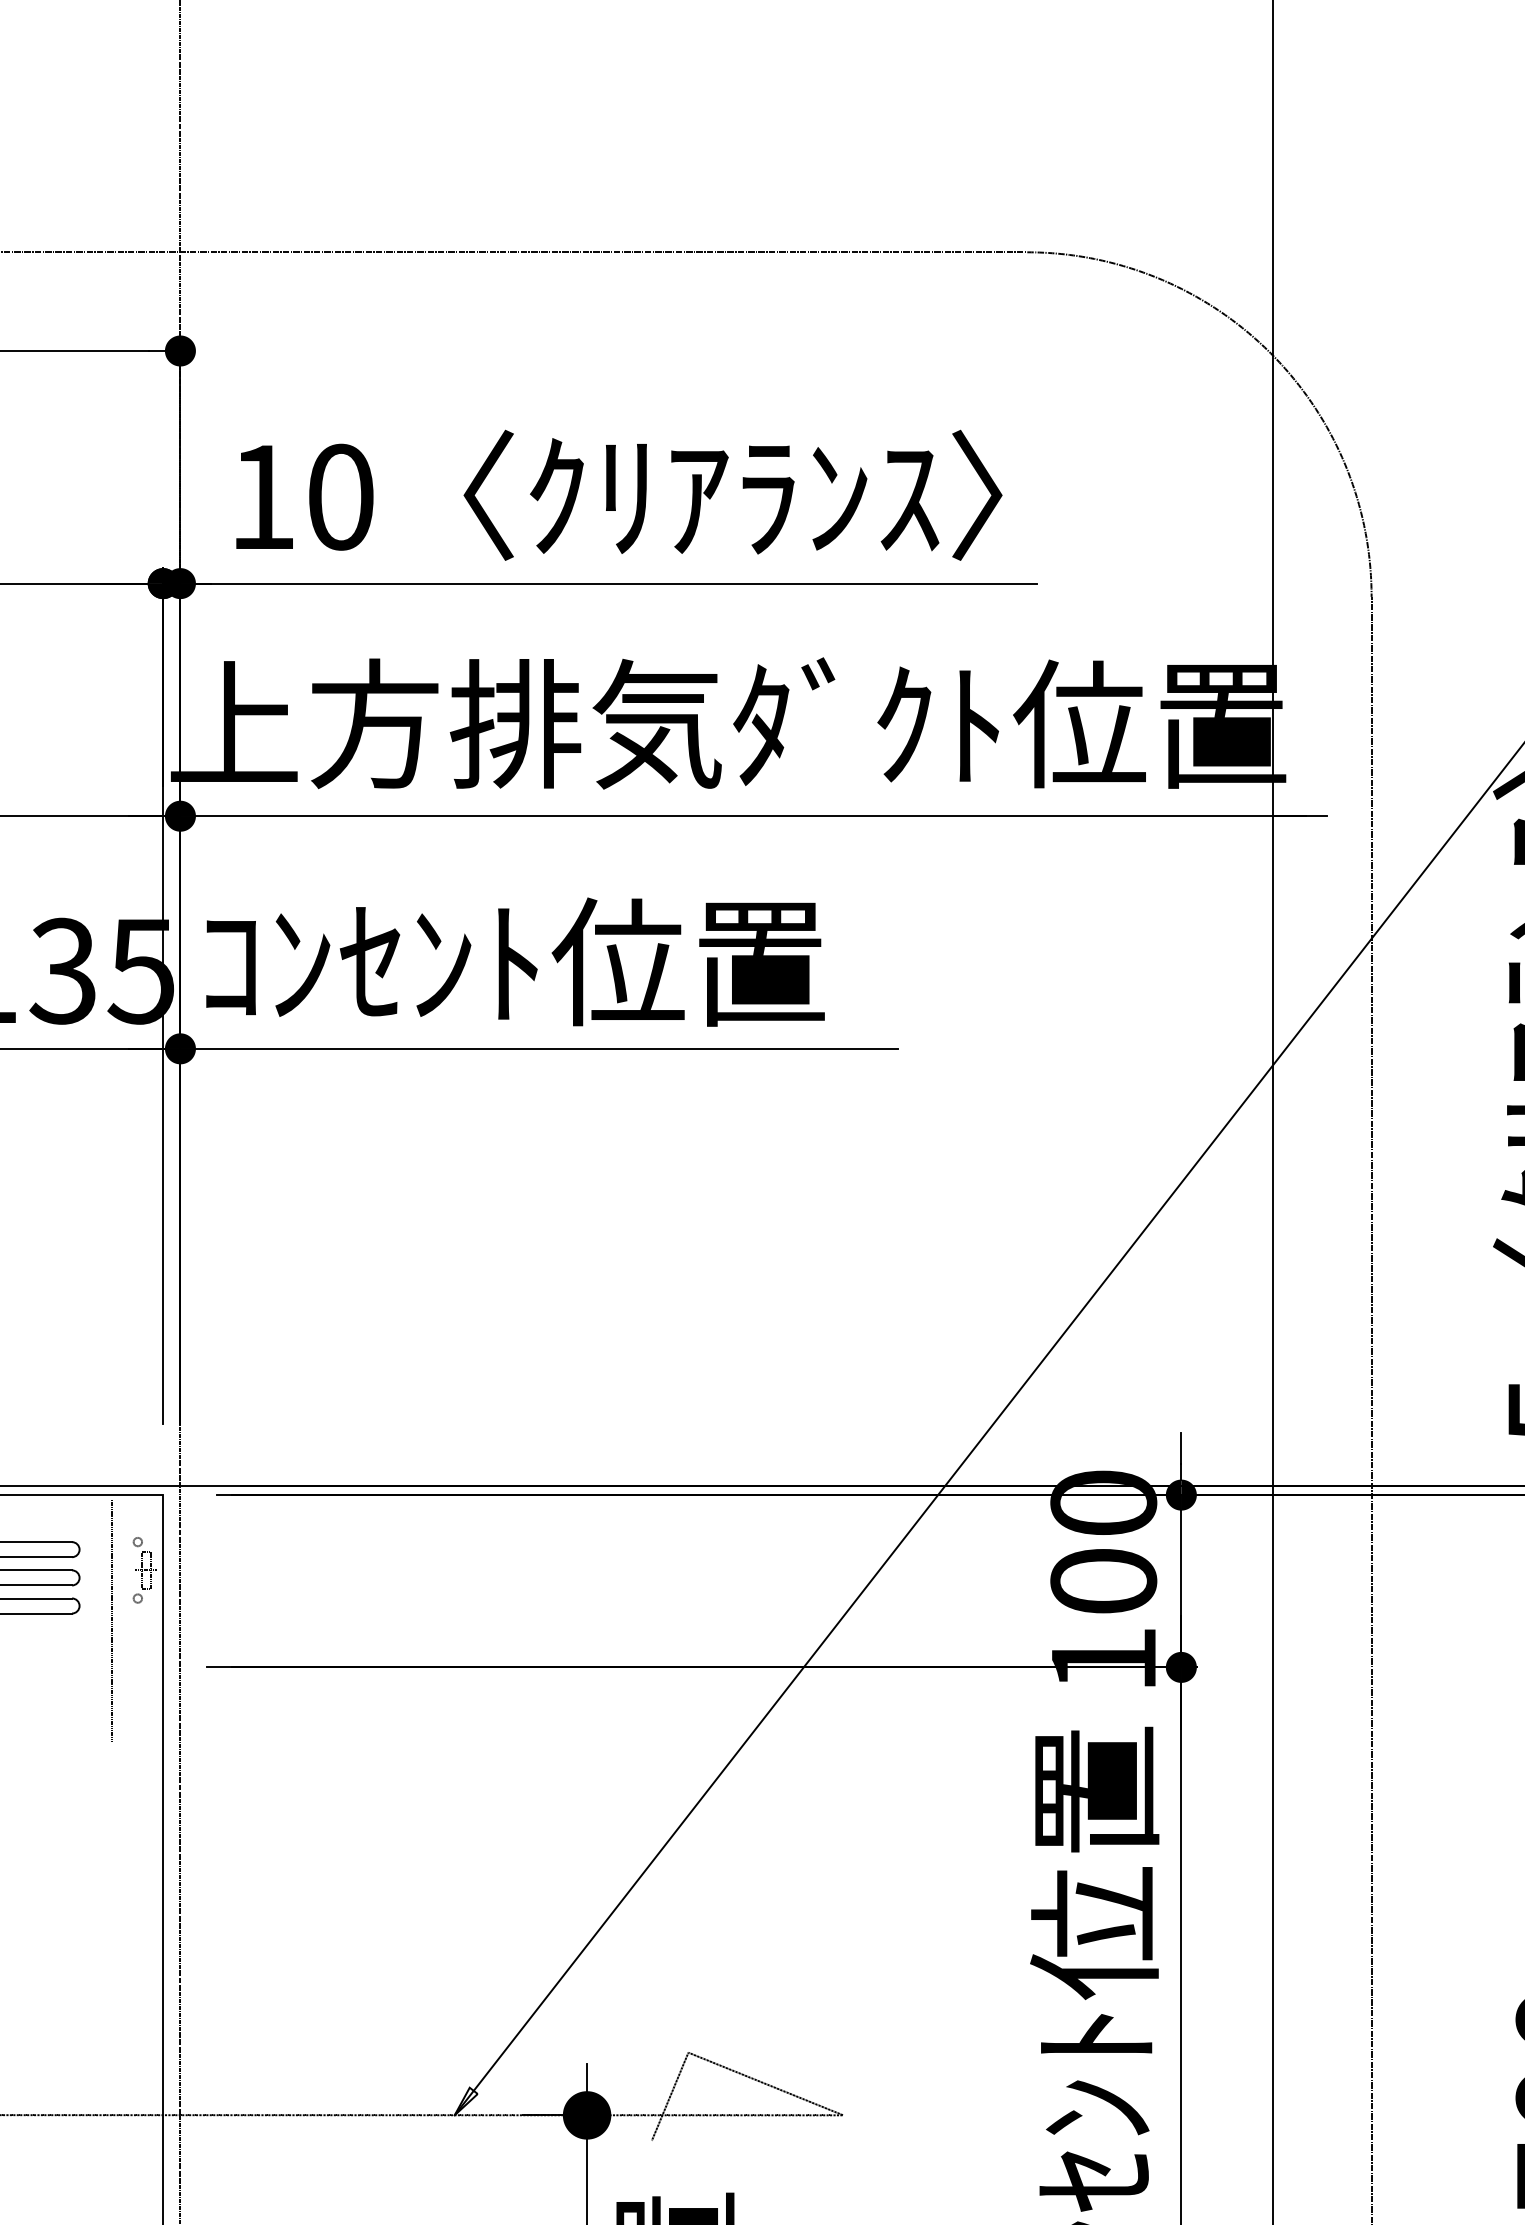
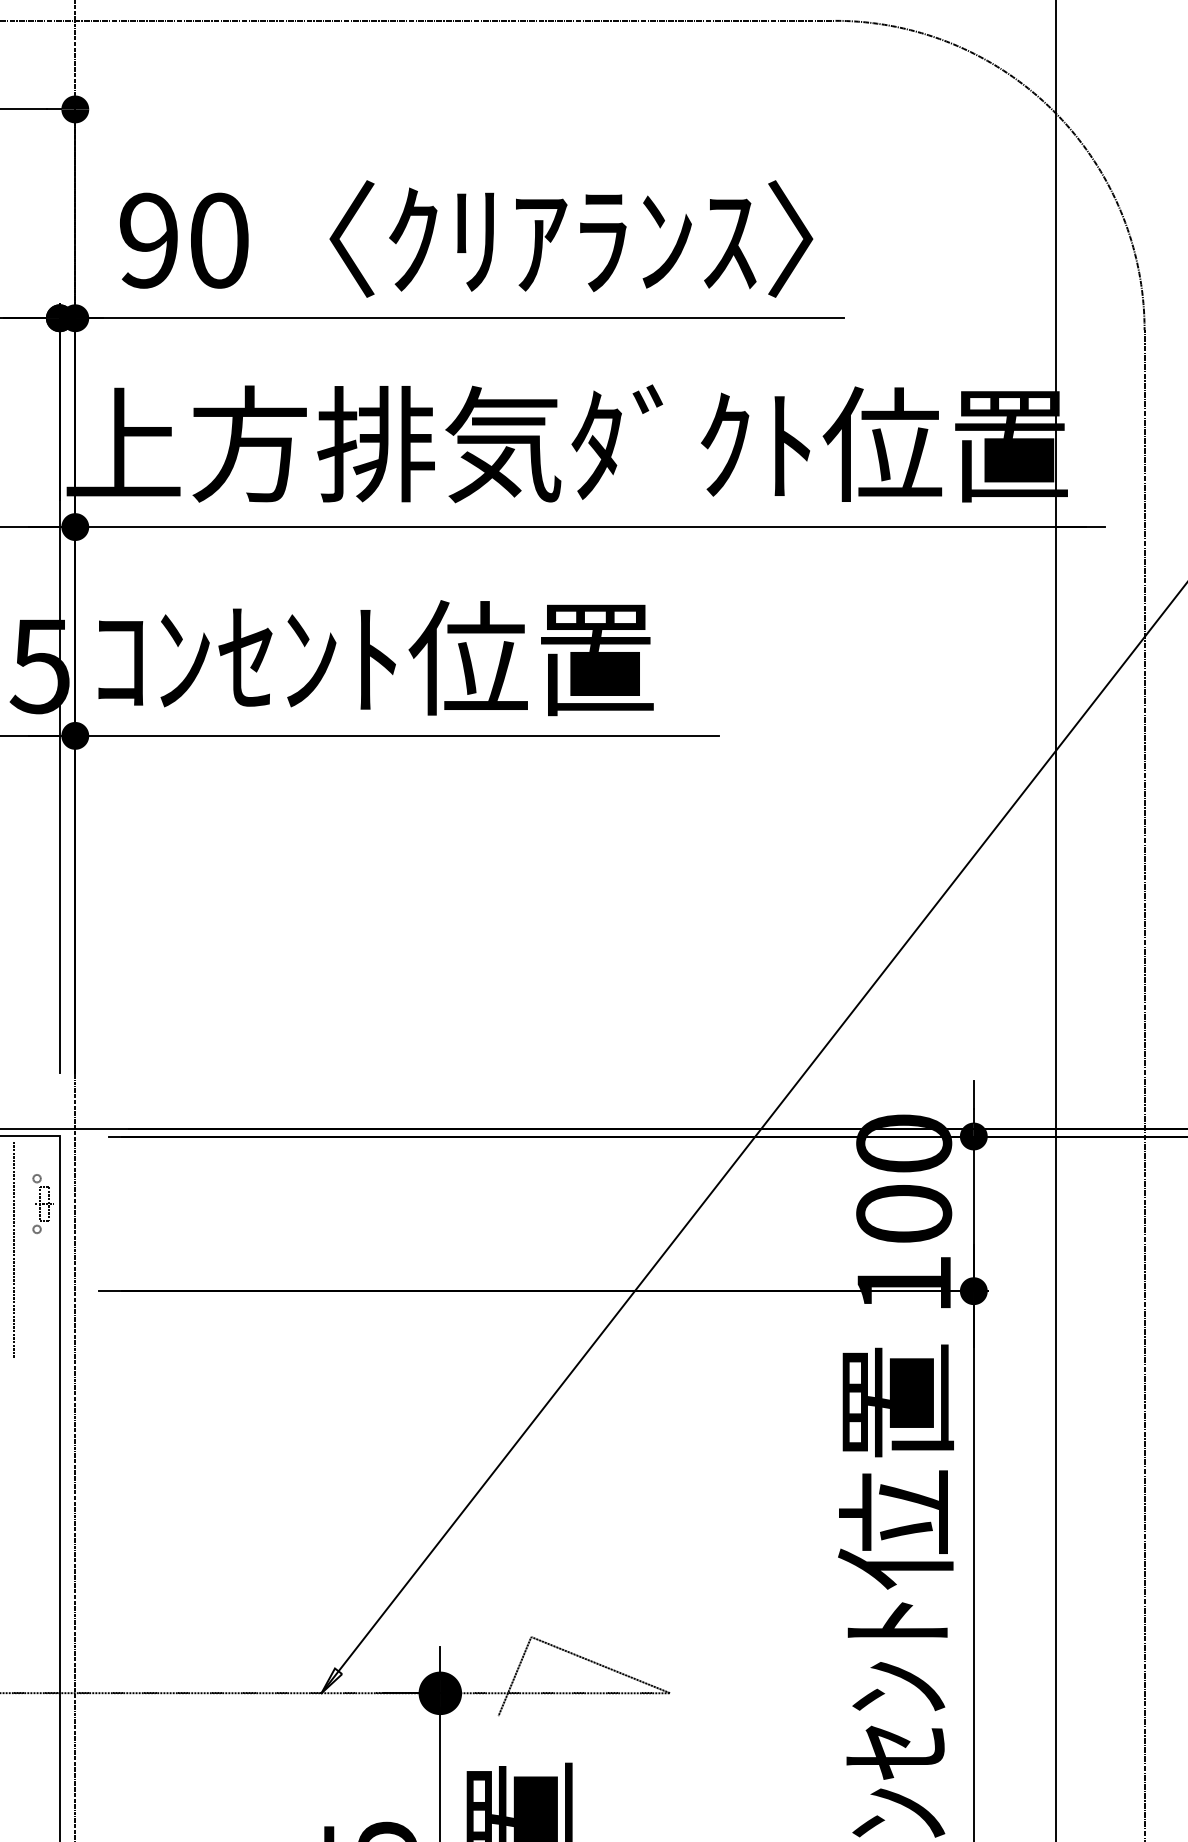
text: (262, 496) -> (148, 240), 10 -> 90

